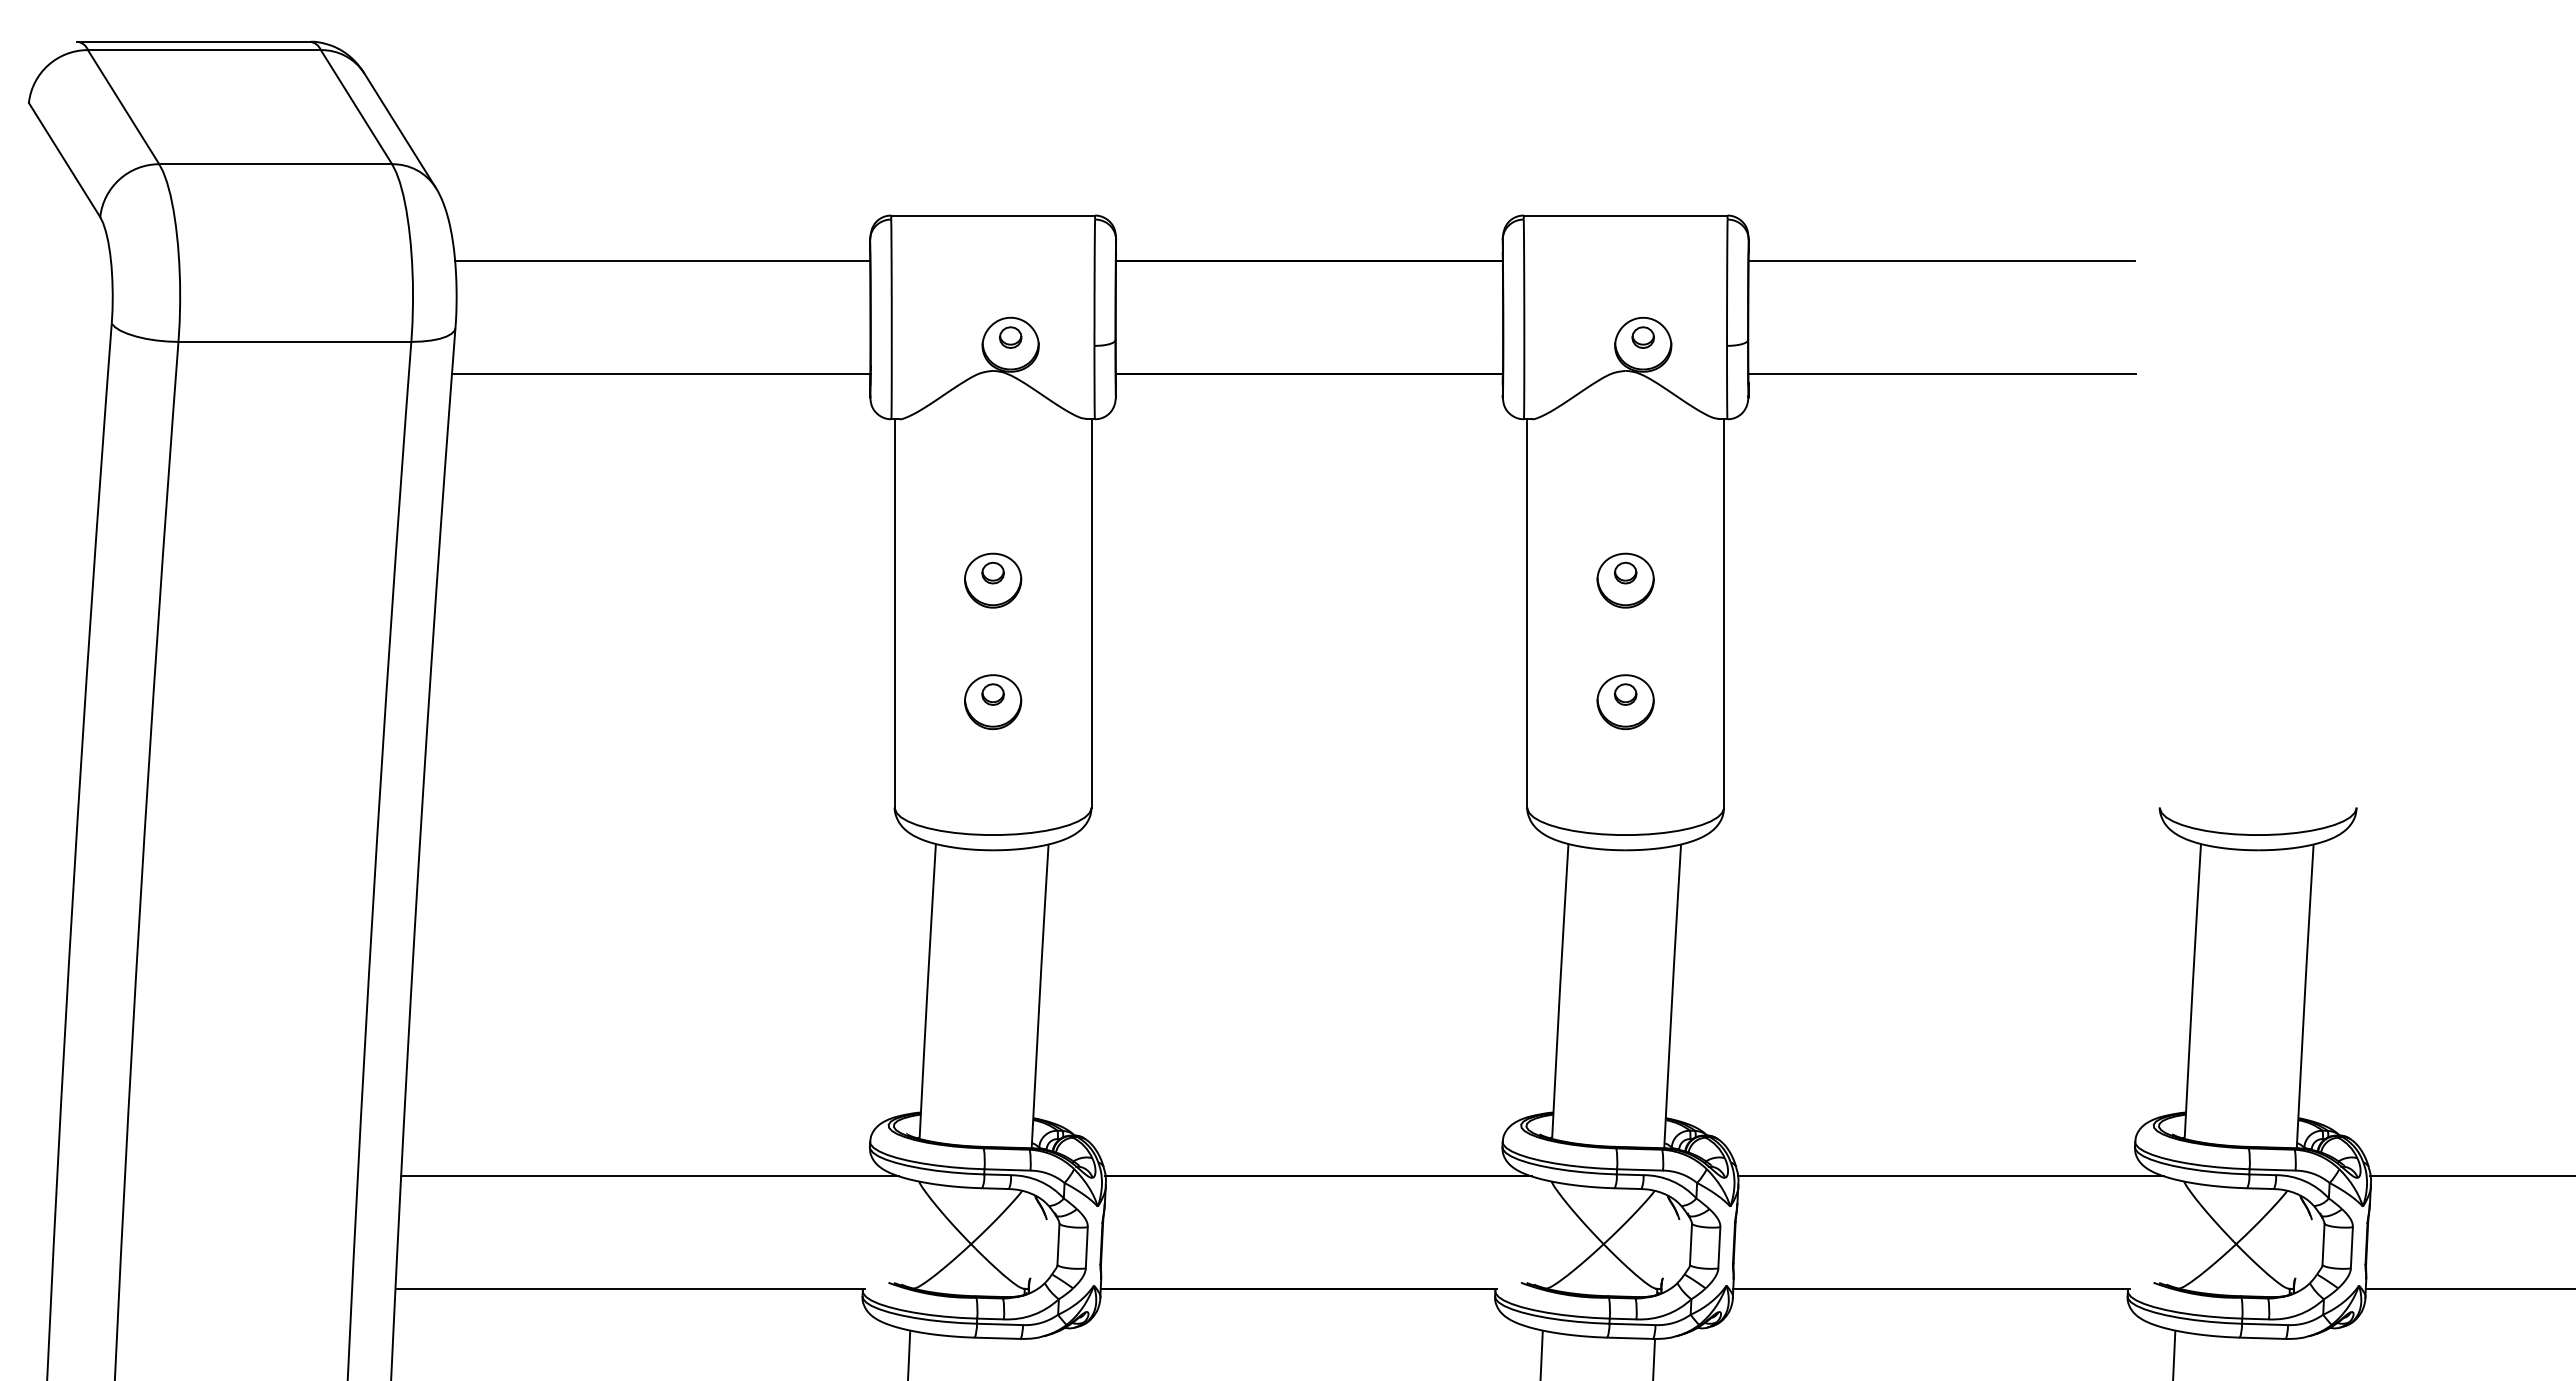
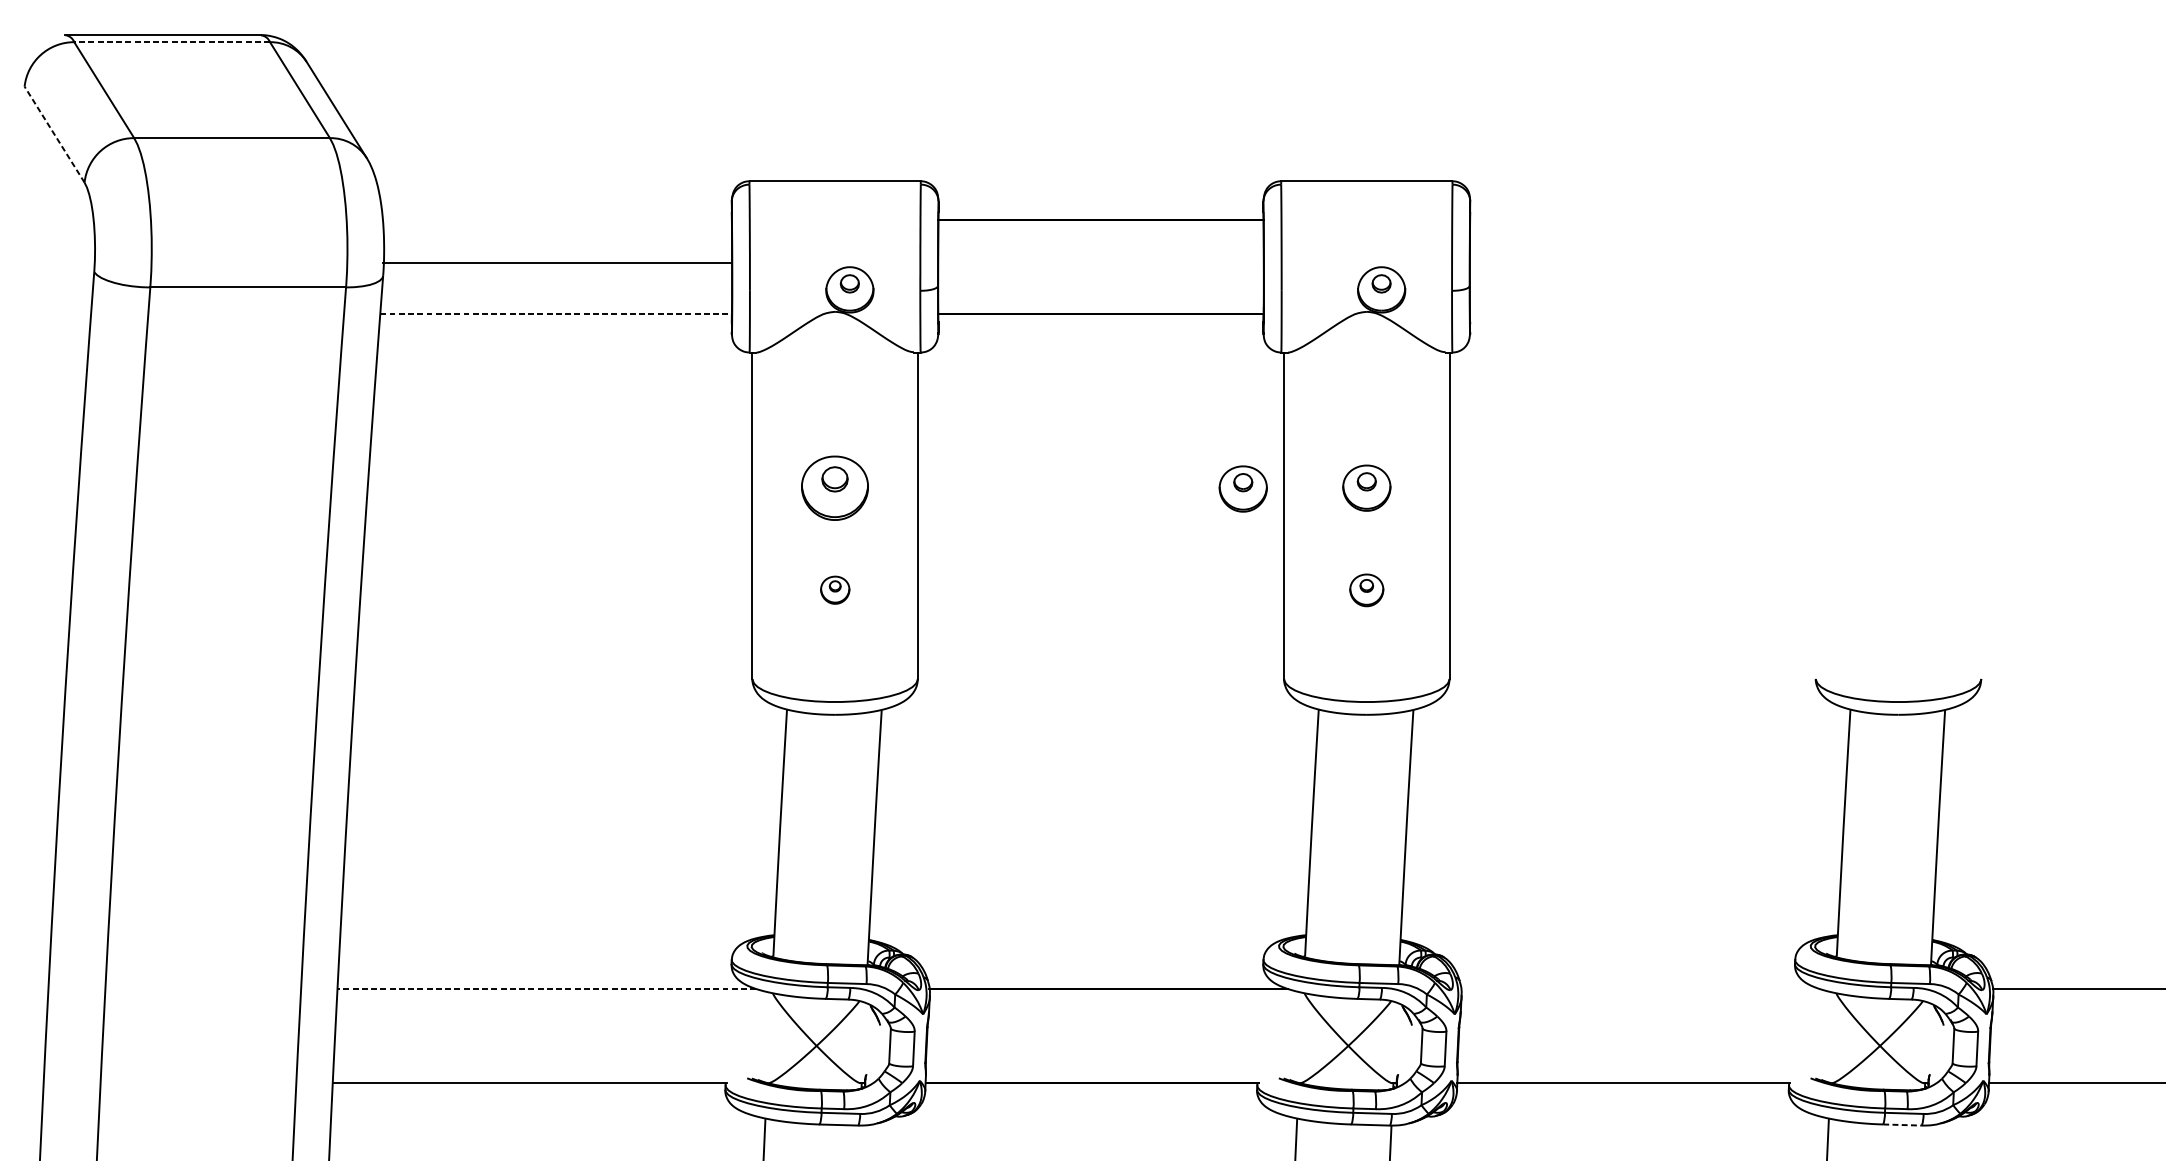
line: (203, 50) -> (171, 42), solid -> dashed
line: (64, 159) -> (54, 134), solid -> dashed
line: (662, 261) -> (557, 262), moved
line: (1941, 261) -> (1632, 219), removed
line: (661, 373) -> (556, 314), solid -> dashed
line: (1941, 373) -> (1632, 314), removed
part: (993, 580) -> (835, 488), size x1.4
part: (1478, 581) -> (1243, 488), added
part: (993, 701) -> (835, 589), size x0.6
part: (1625, 702) -> (1366, 590), size x0.7
line: (649, 1176) -> (546, 989), solid -> dashed
line: (1950, 1176) -> (1639, 989), removed
line: (2262, 1338) -> (1902, 1125), solid -> dashed

